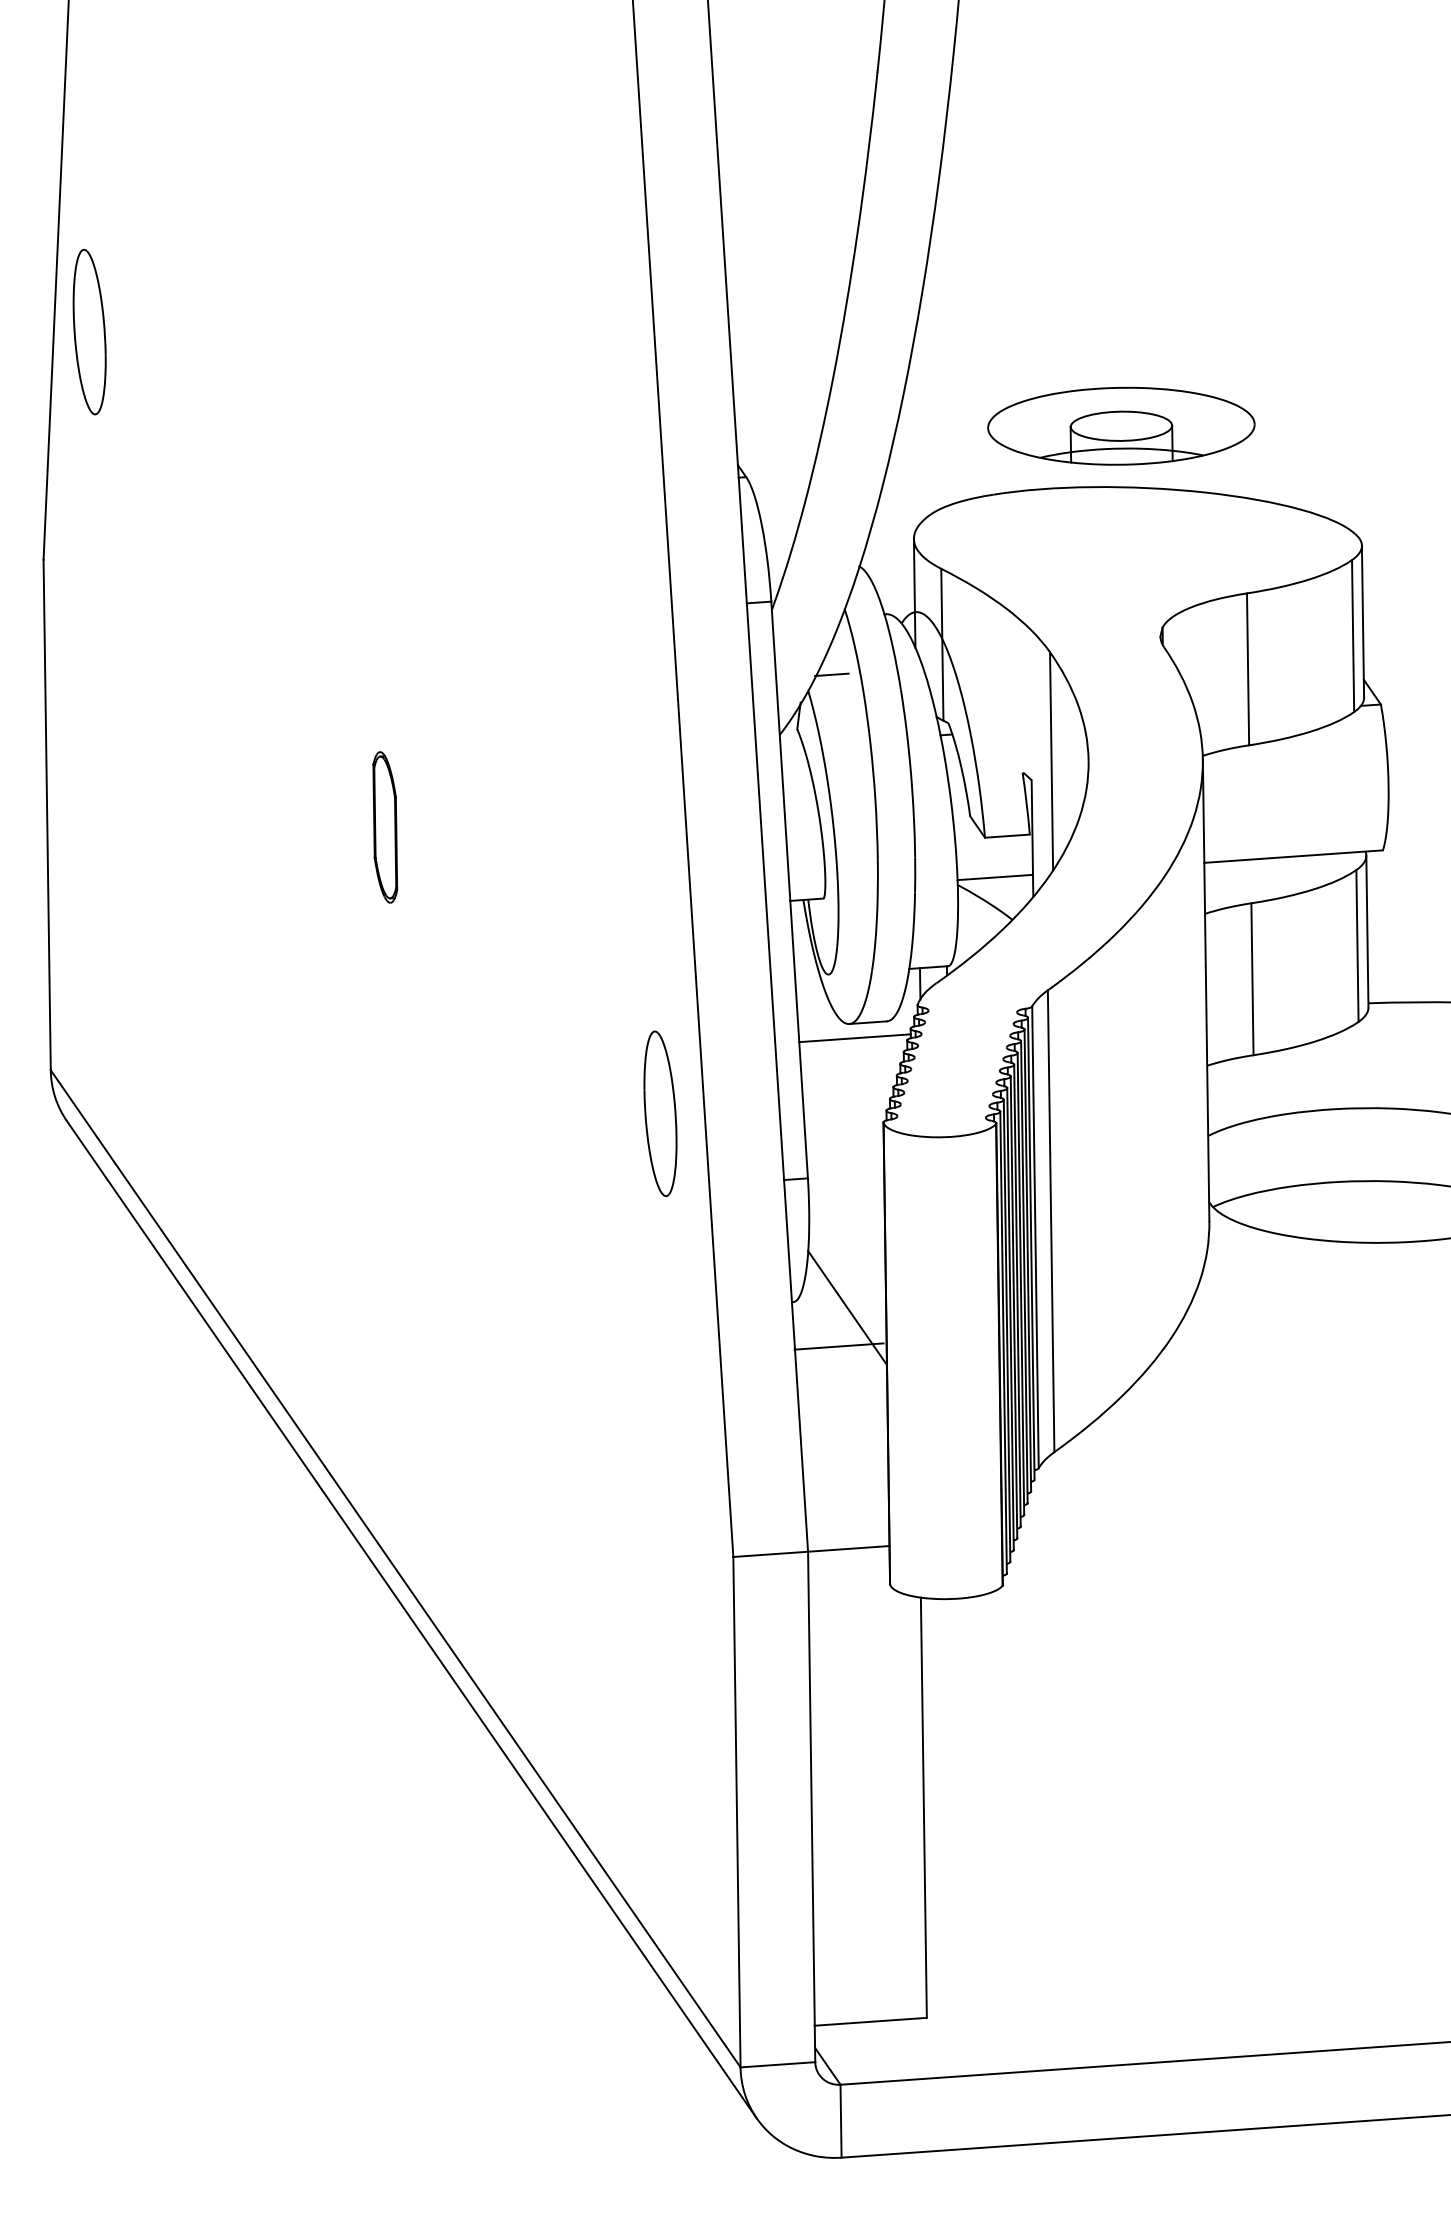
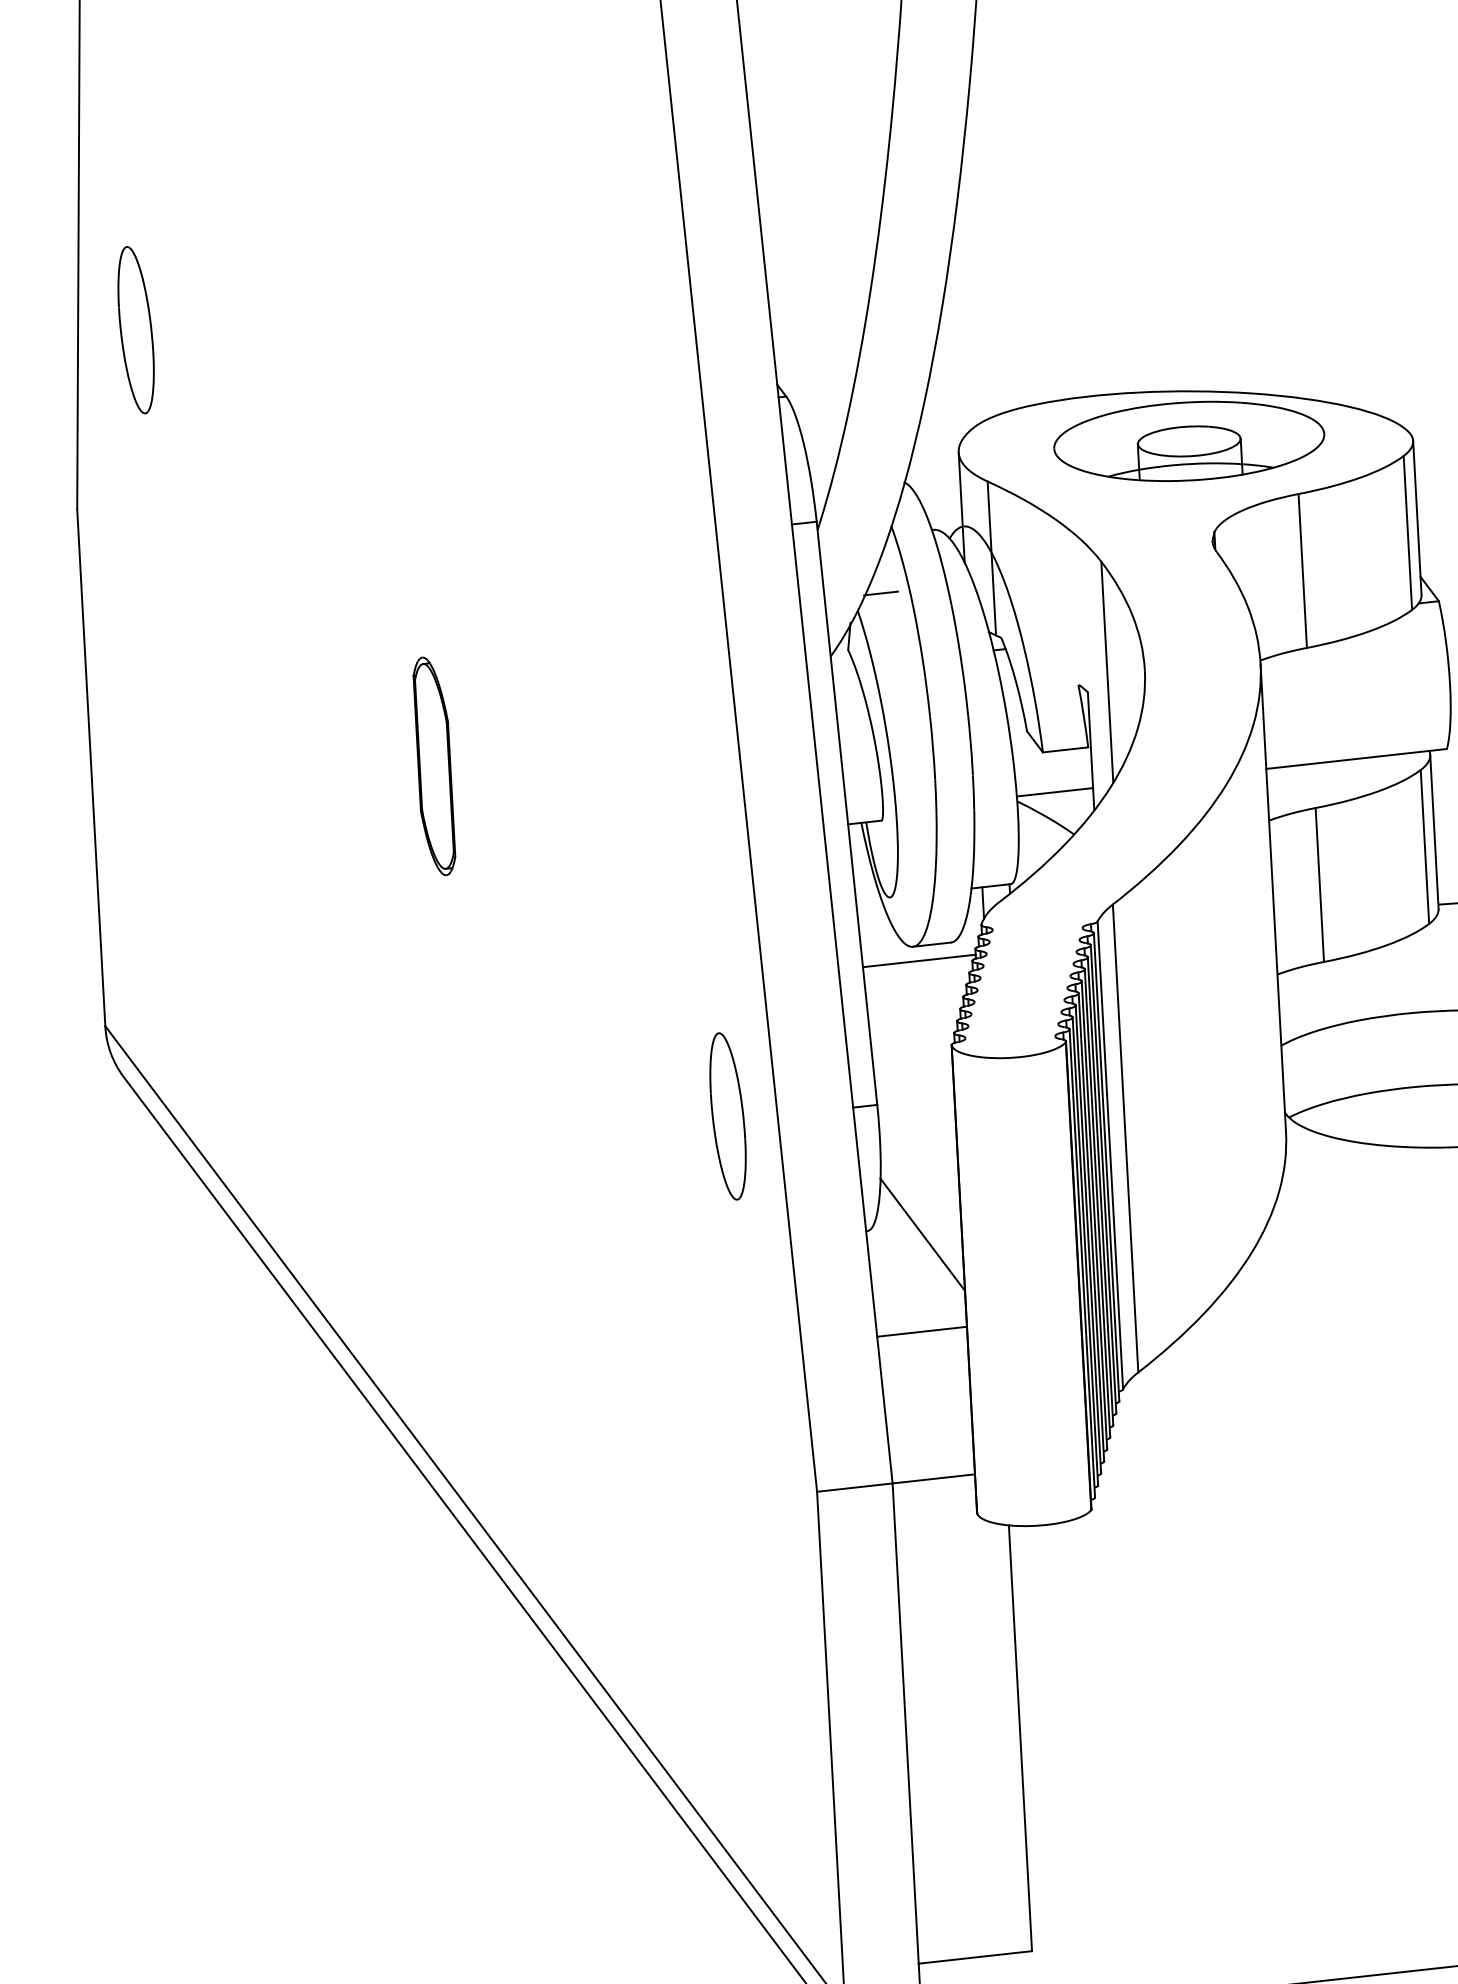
part: (89, 331) -> (135, 329), moved
part: (1121, 425) -> (1189, 440), moved
part: (385, 827) -> (434, 766), size x1.43
part: (660, 1113) -> (728, 1116), moved
line: (838, 1346) -> (921, 1331), moved

